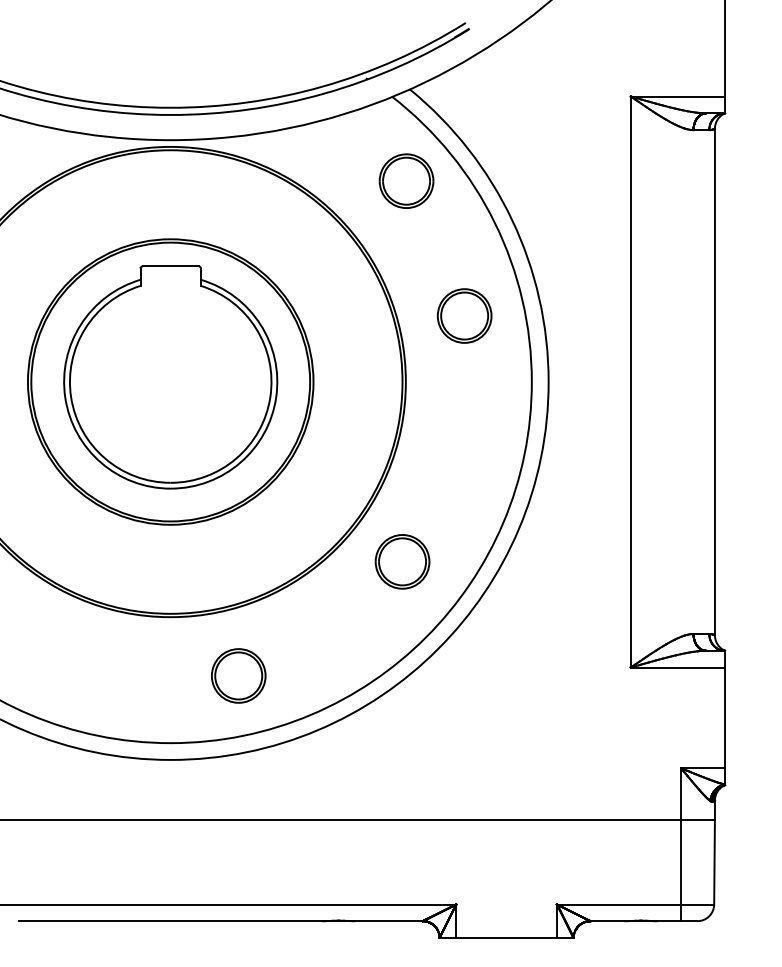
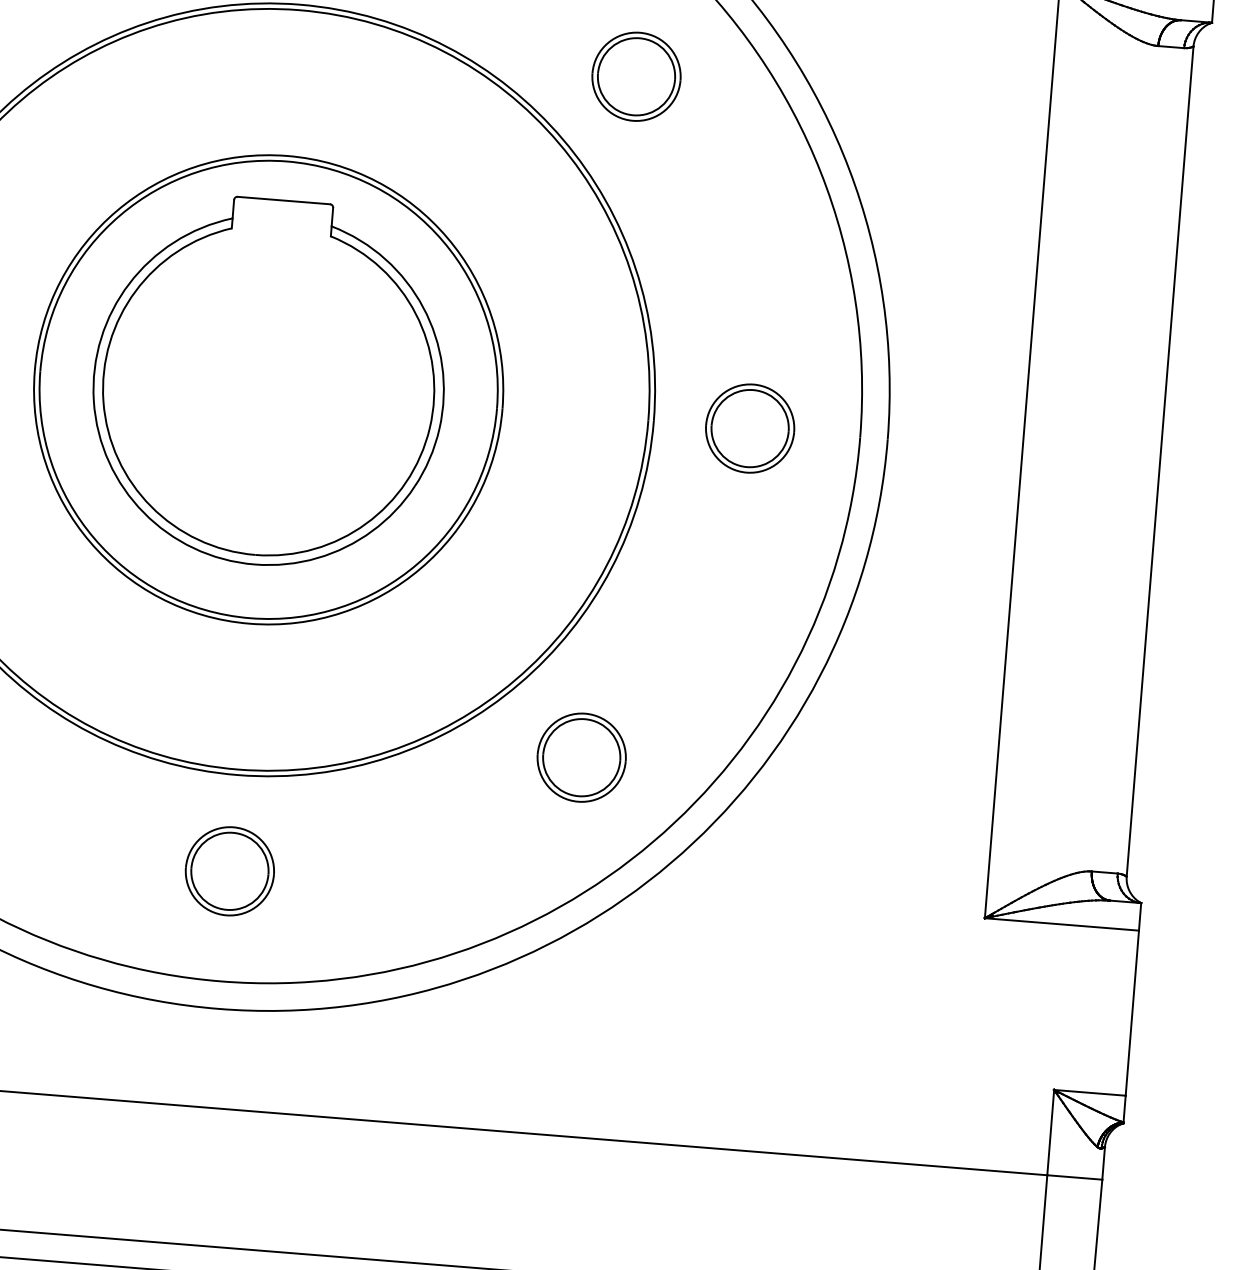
part: (406, 180) -> (636, 75), moved
part: (464, 315) -> (749, 427), moved
part: (402, 561) -> (581, 757), moved
part: (238, 675) -> (229, 870), moved

